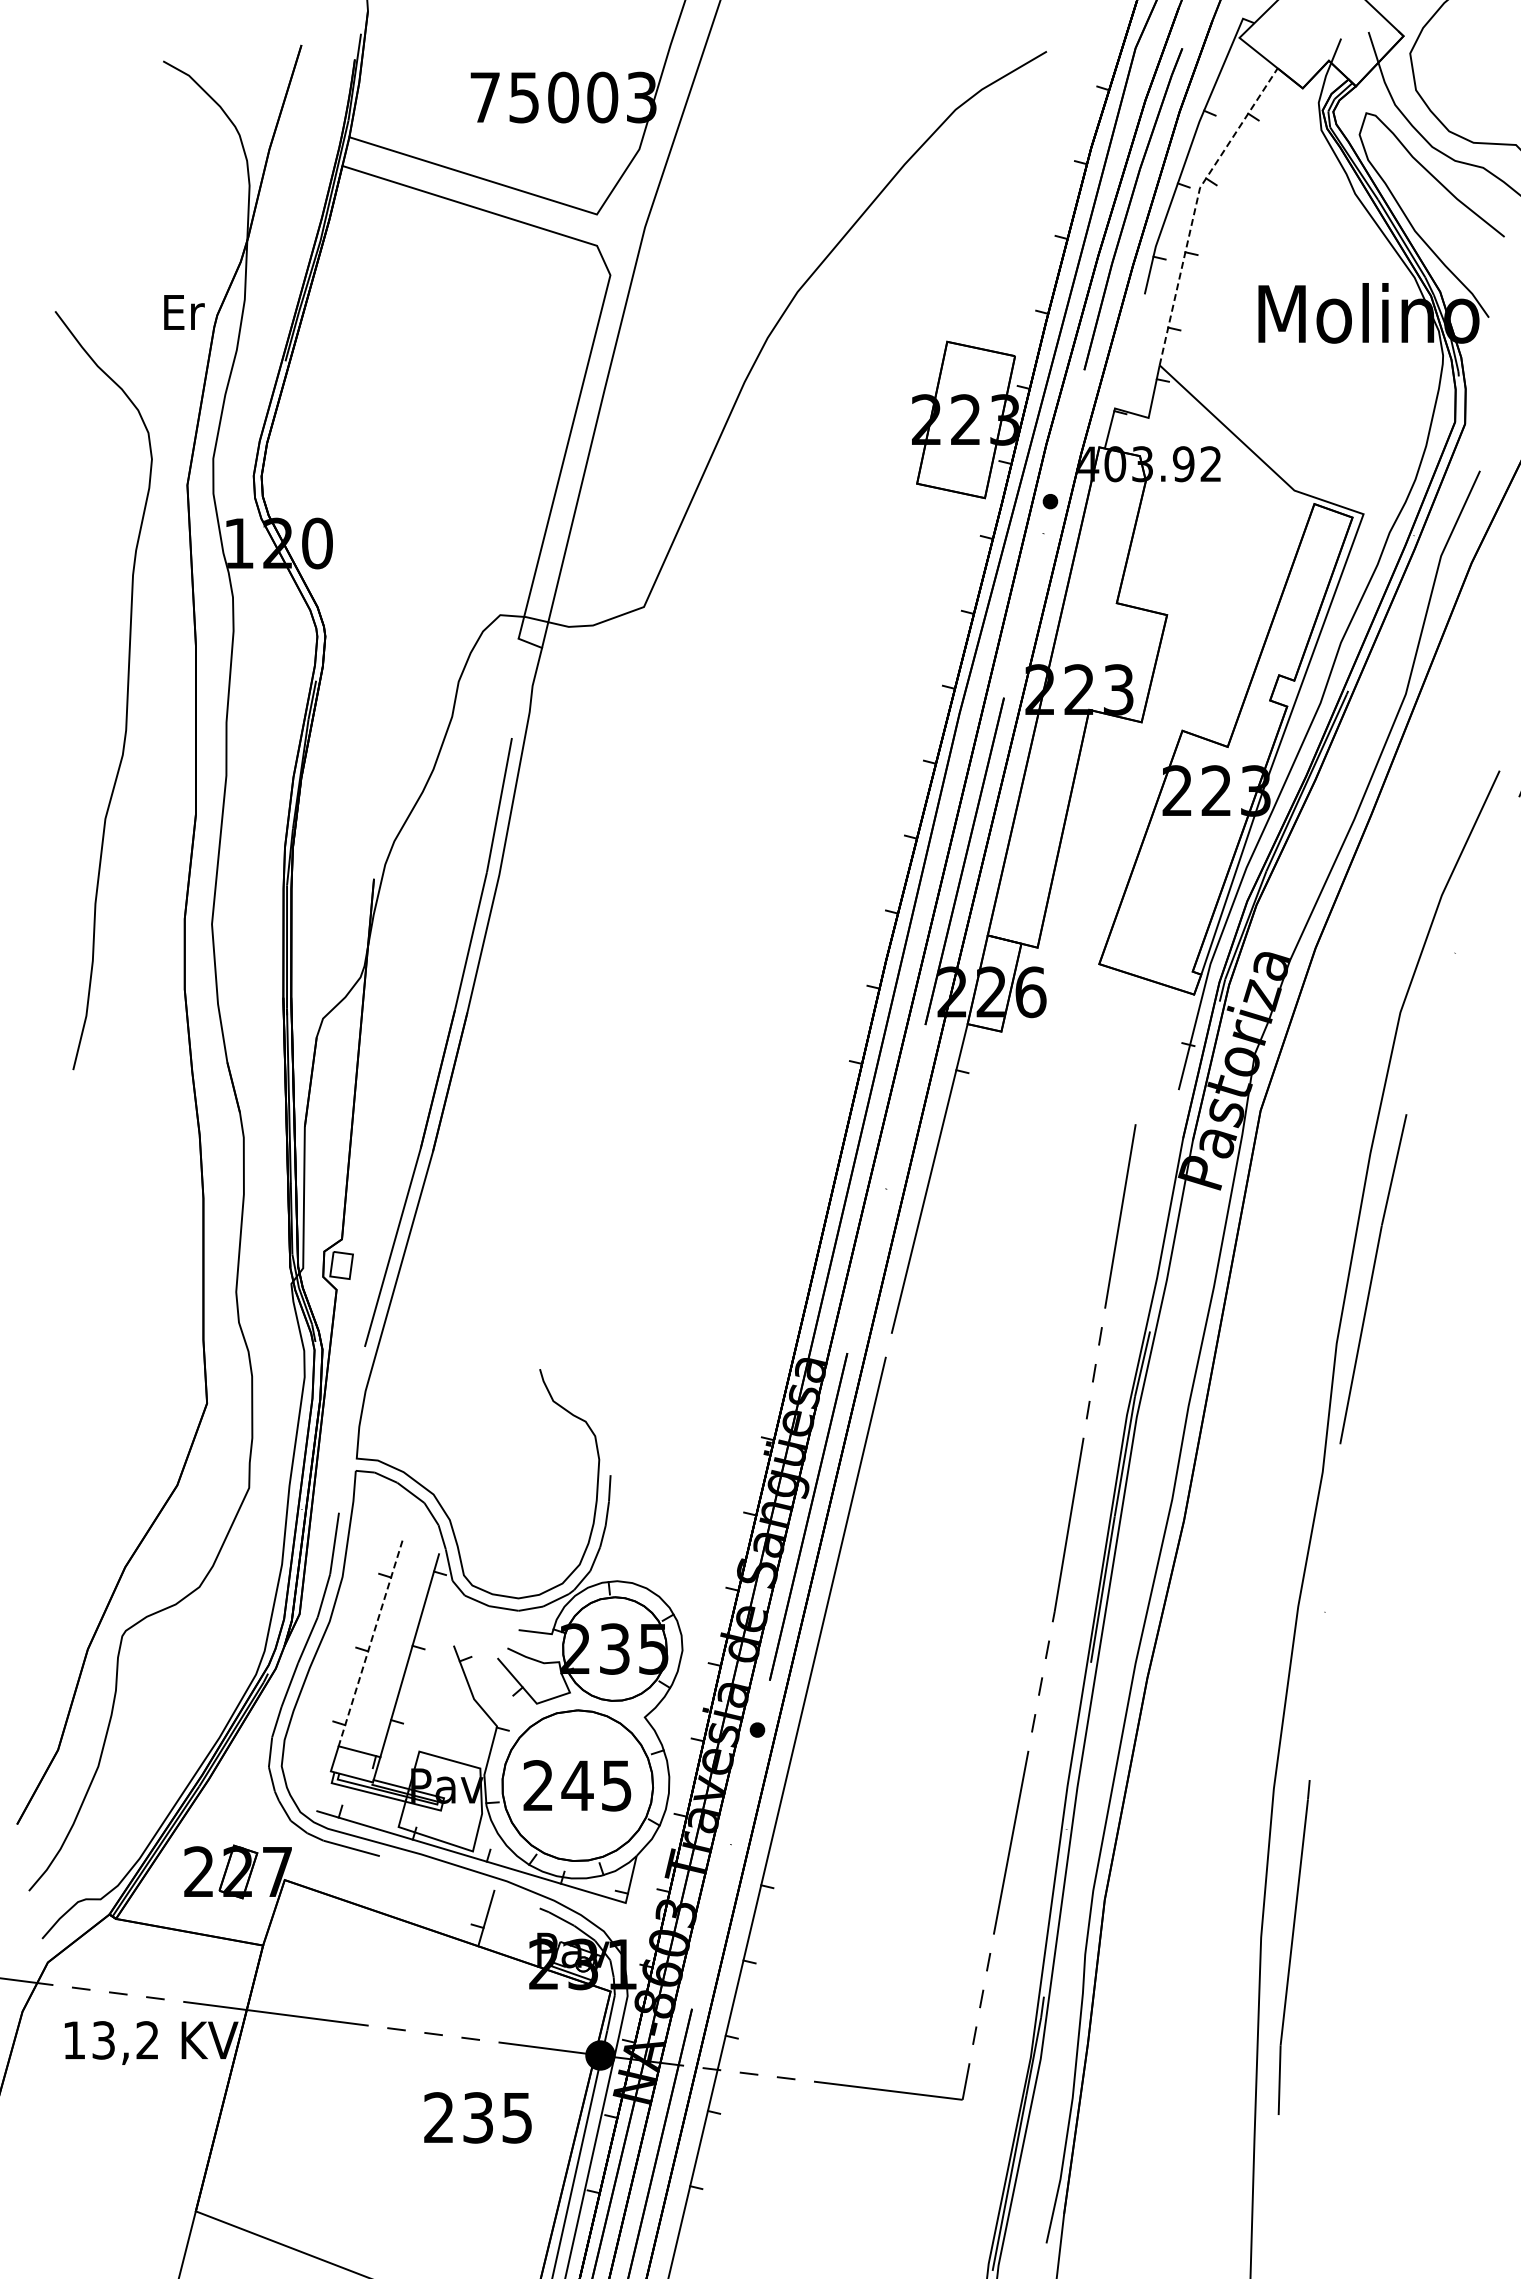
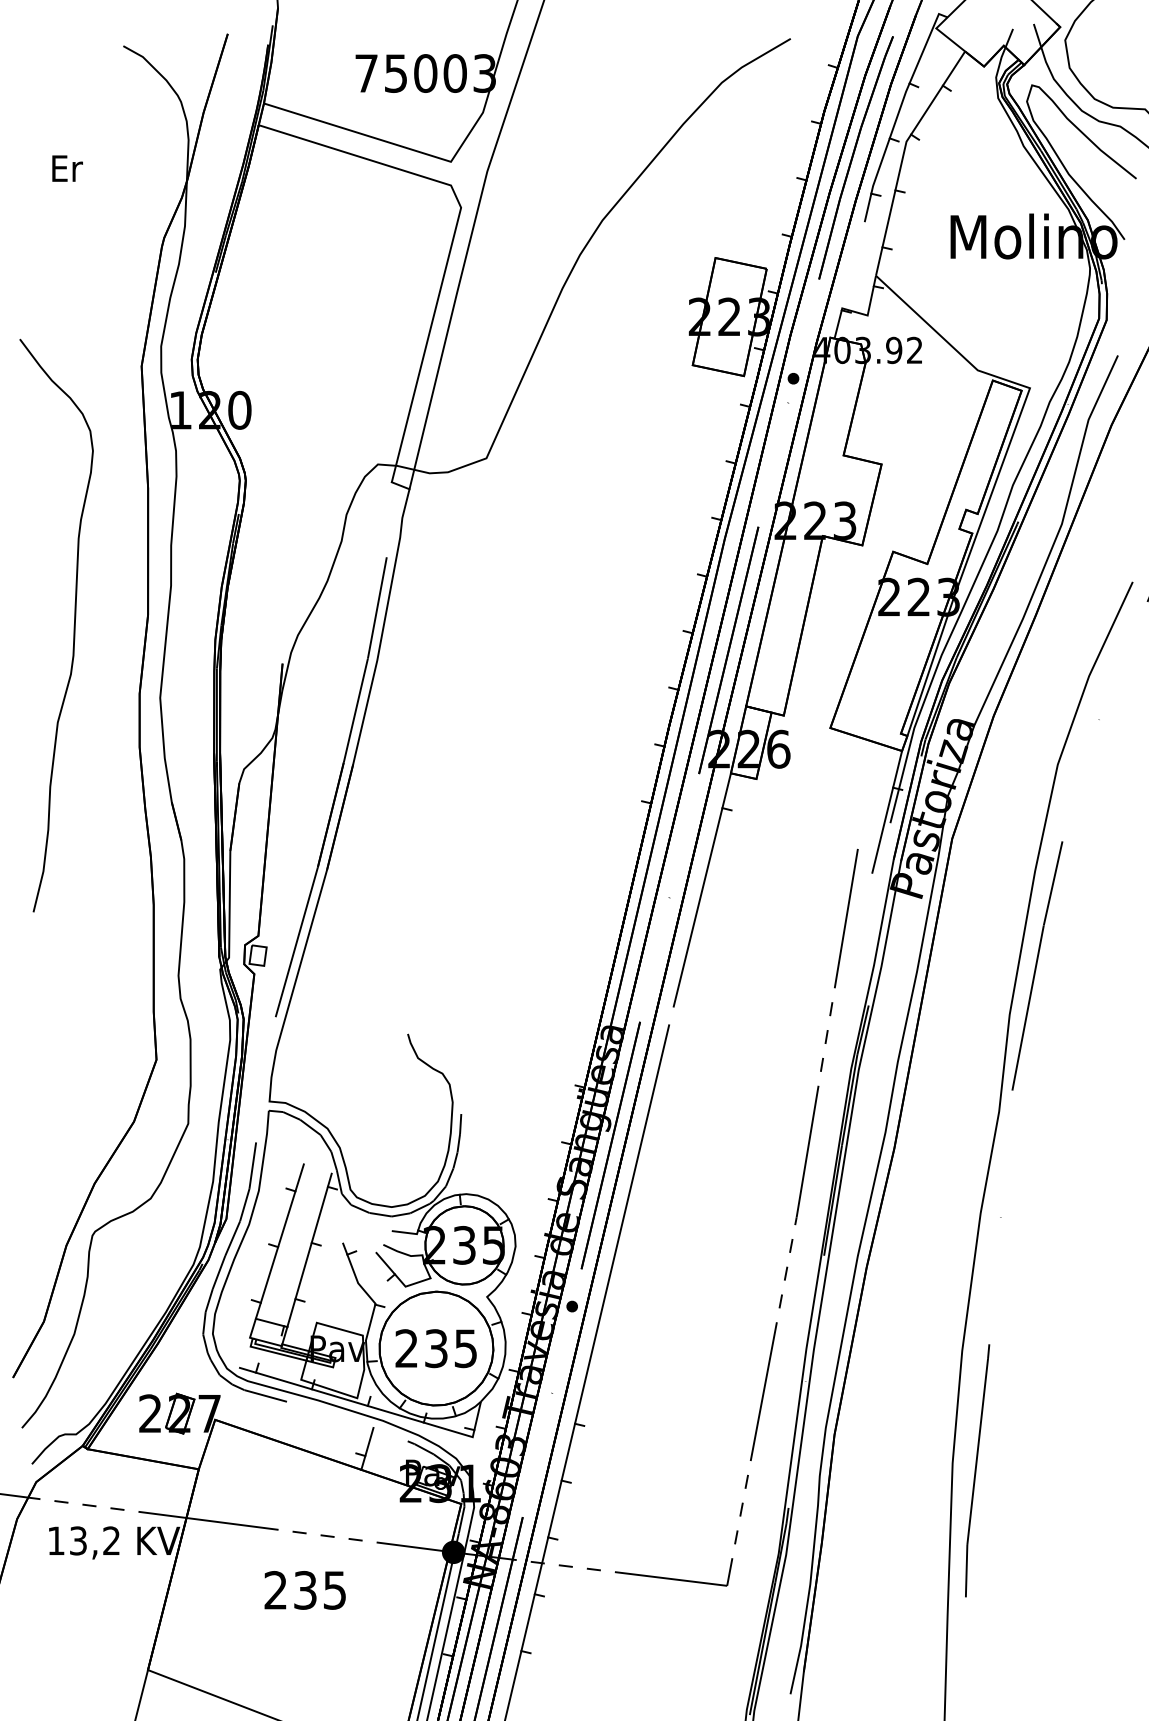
line: (1195, 206) -> (903, 155), dashed -> solid
text: (184, 312) -> (67, 168), moved
curve: (126, 693) -> (73, 627), moved
line: (1174, 1074) -> (887, 811), added
line: (370, 1644) -> (279, 1241), dashed -> solid
text: (577, 1785) -> (436, 1348), 245 -> 235
text: (477, 2117) -> (304, 1590), moved

